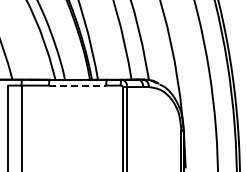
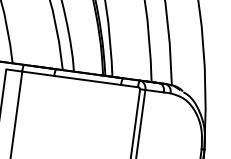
line: (77, 85) -> (87, 80), dashed -> solid

